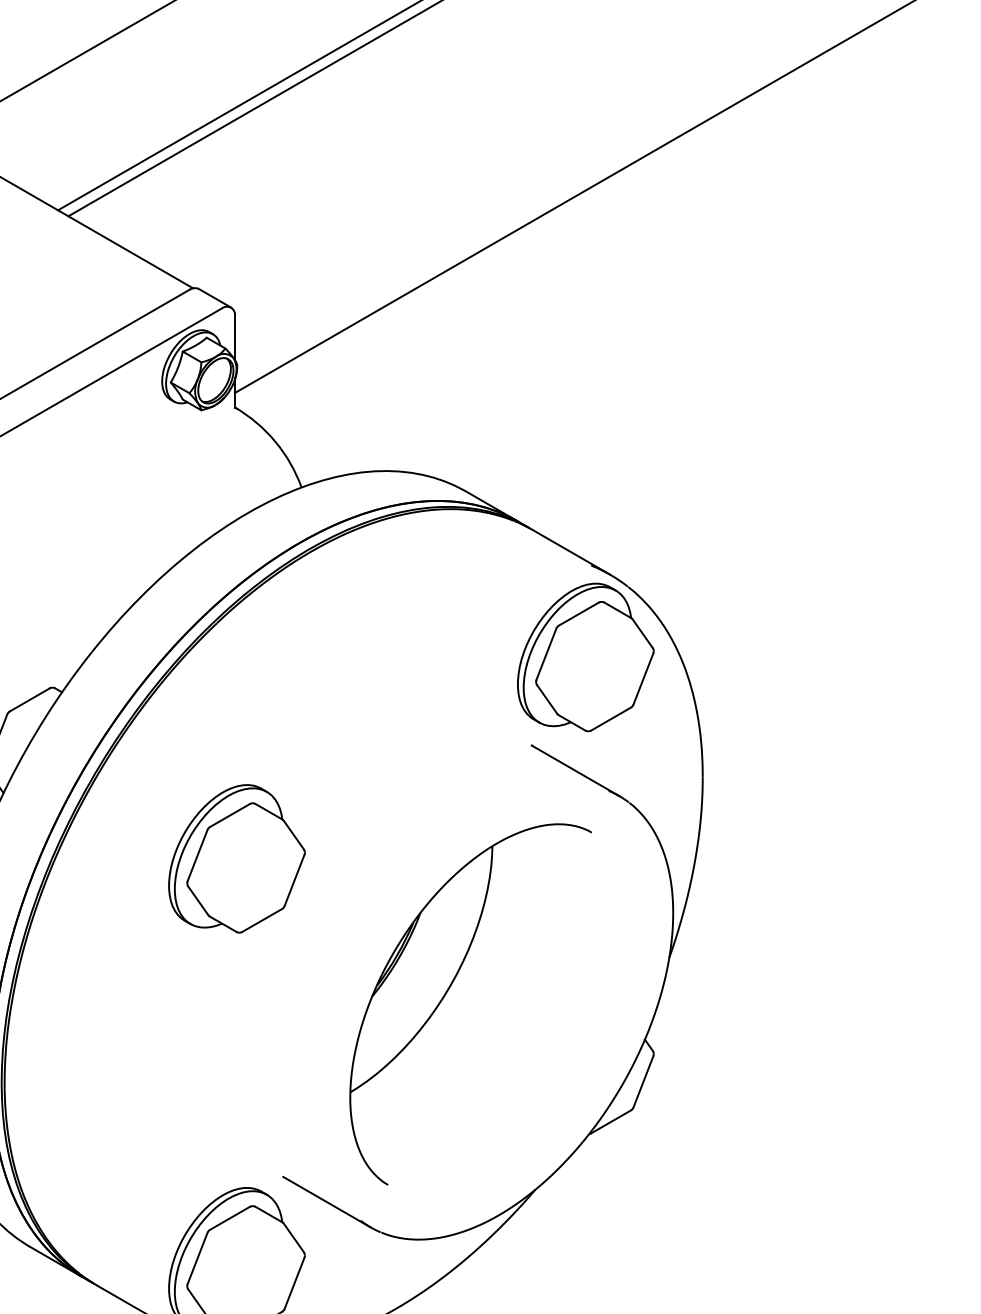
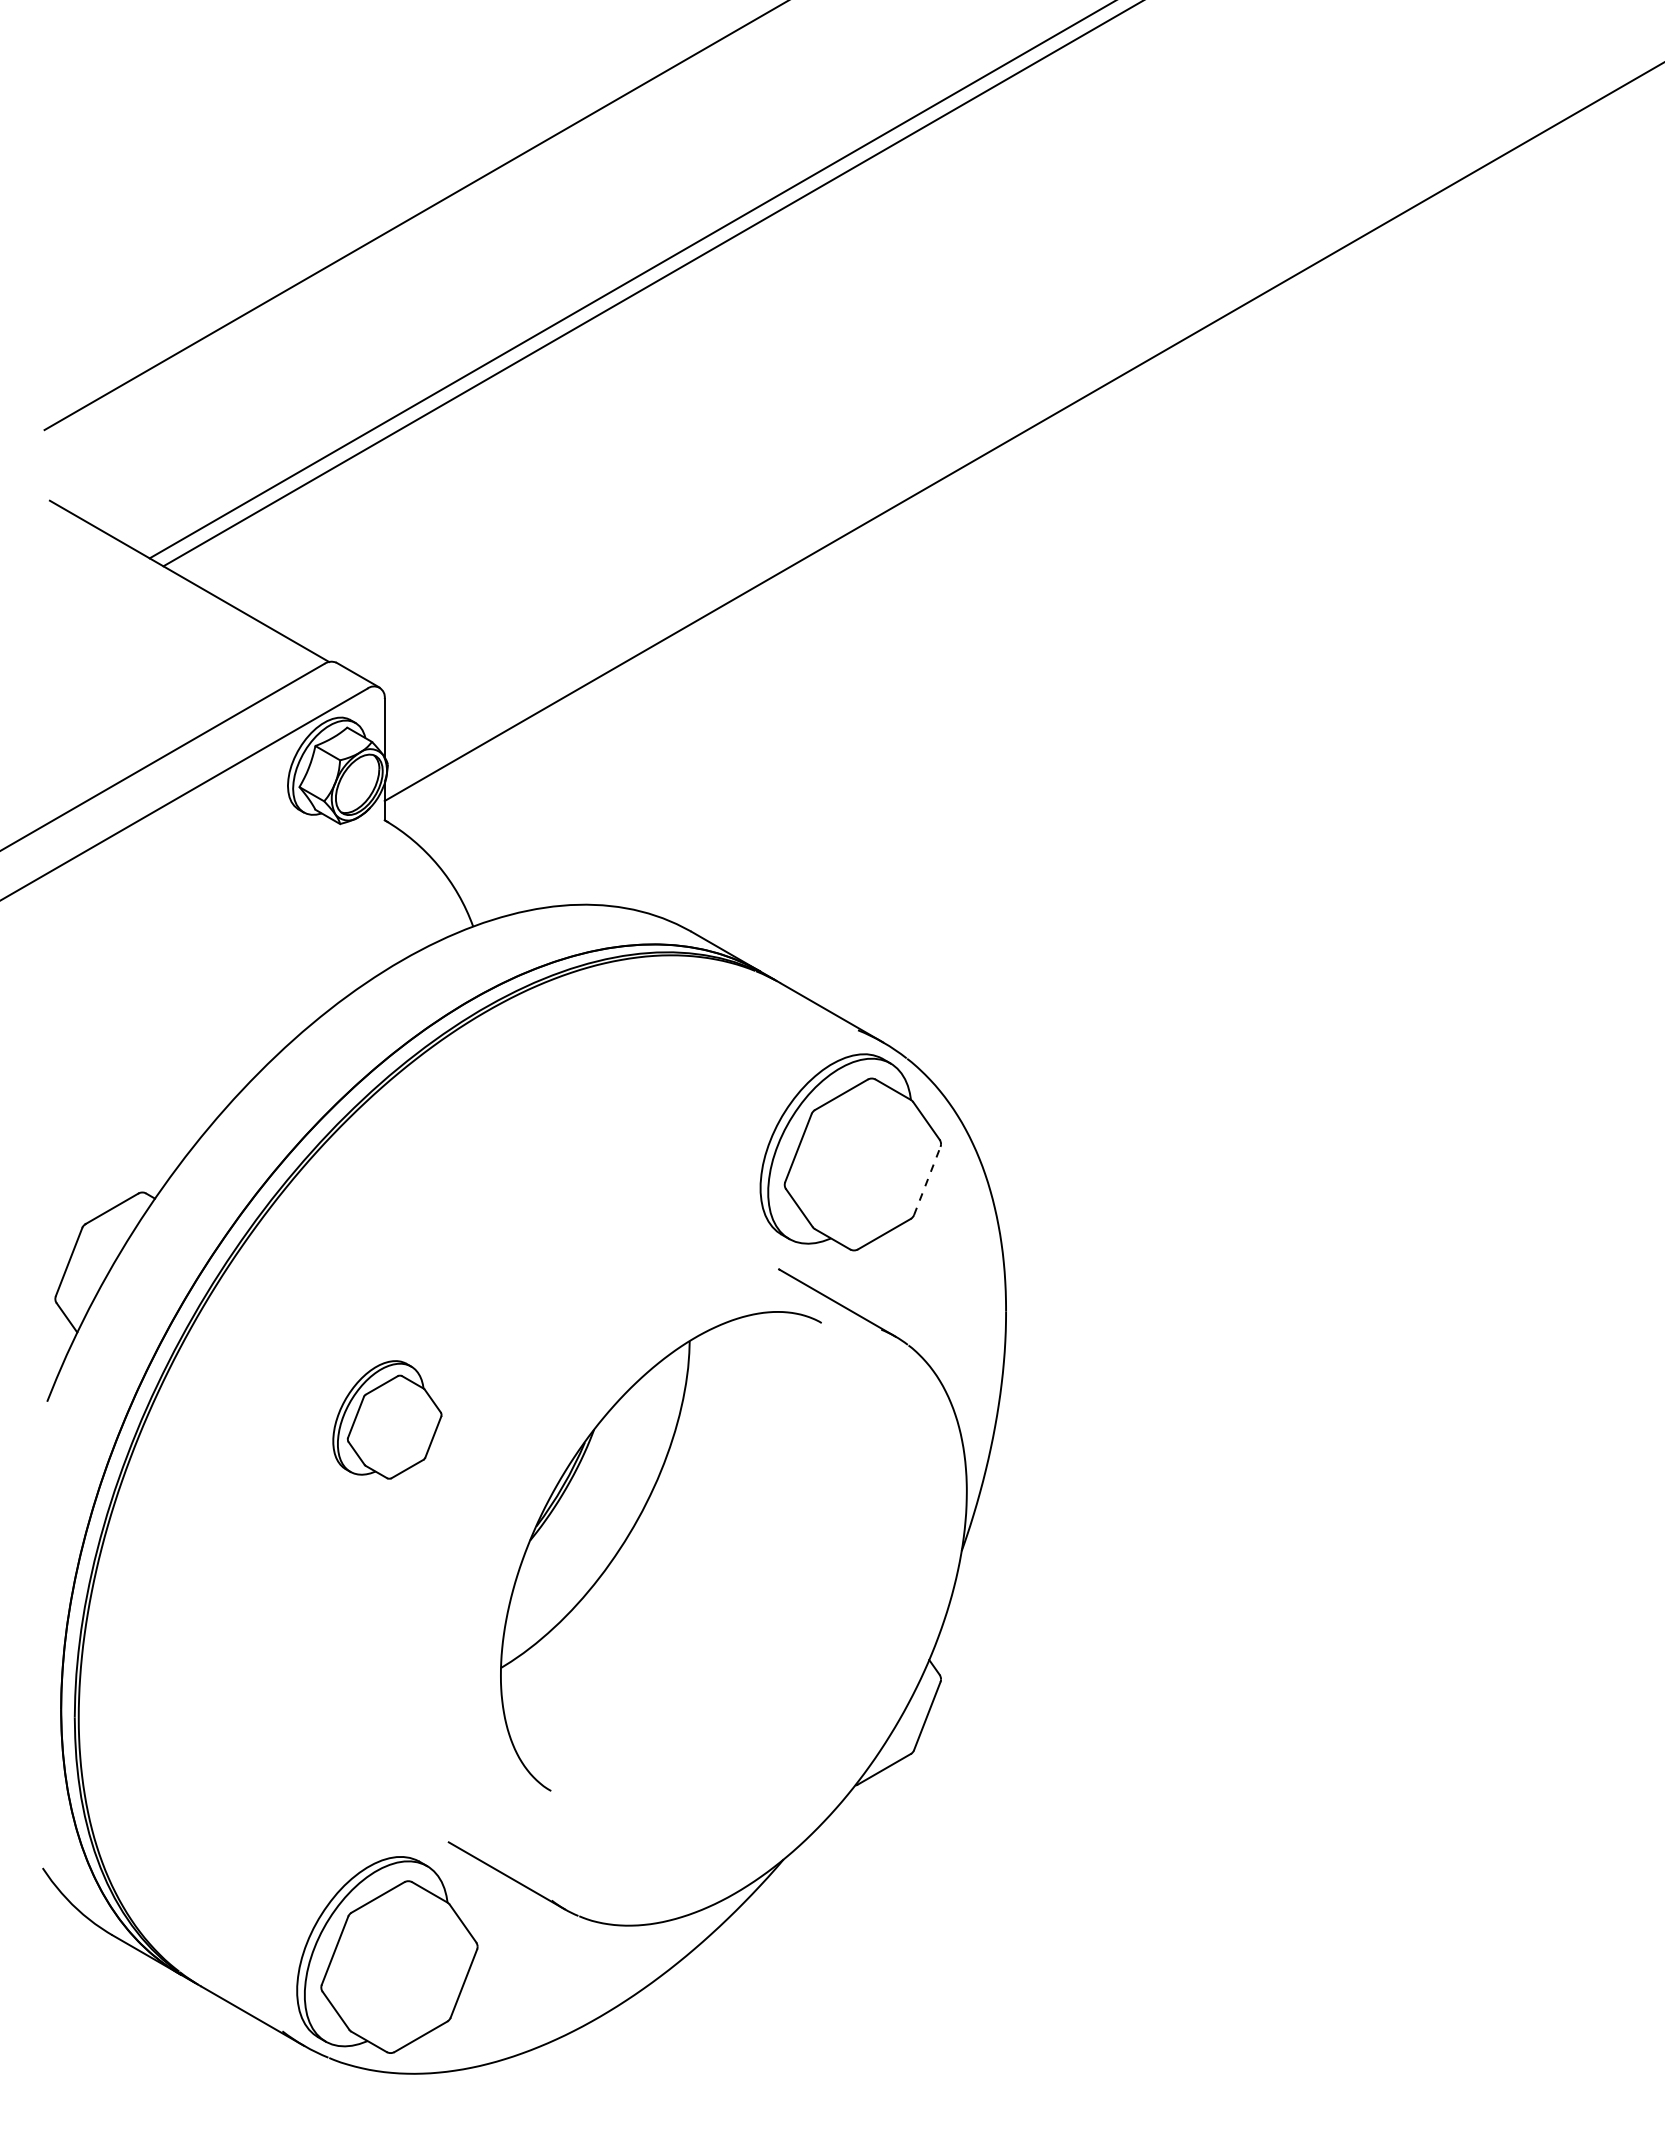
line: (643, 678) -> (927, 1180), solid -> dashed
part: (237, 858) -> (387, 1419), size x0.6
part: (447, 991) -> (630, 1534), moved

